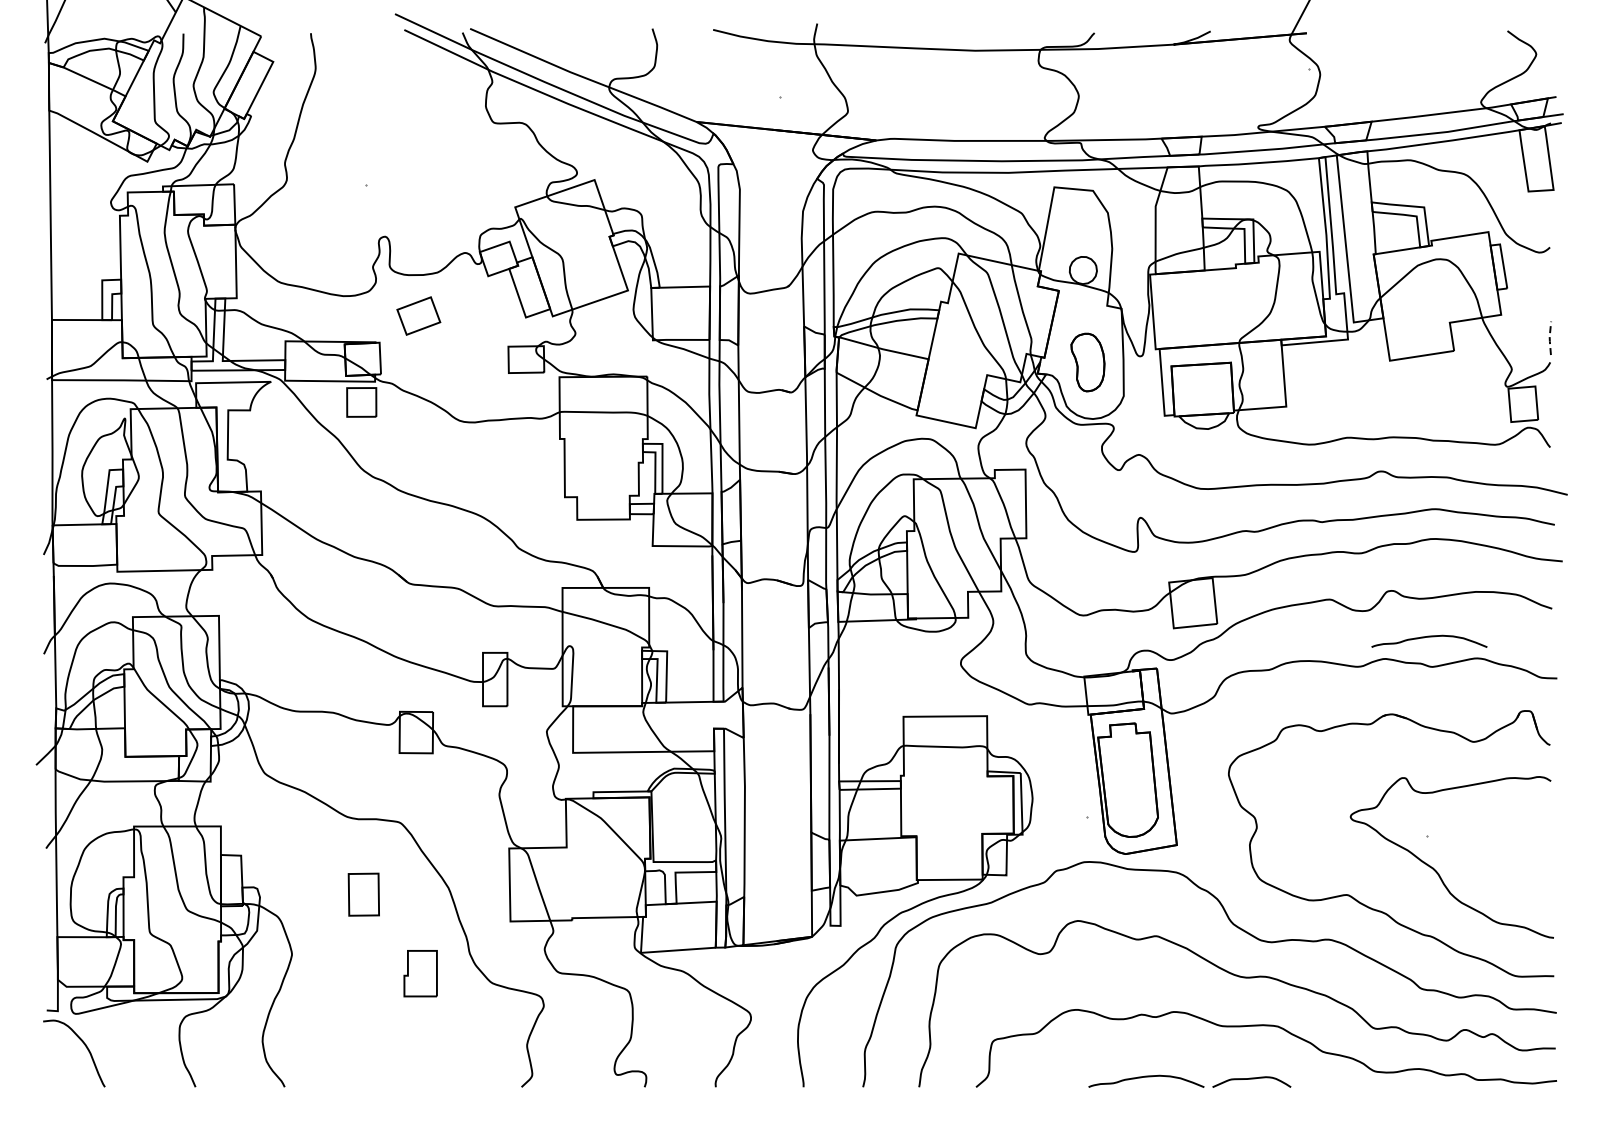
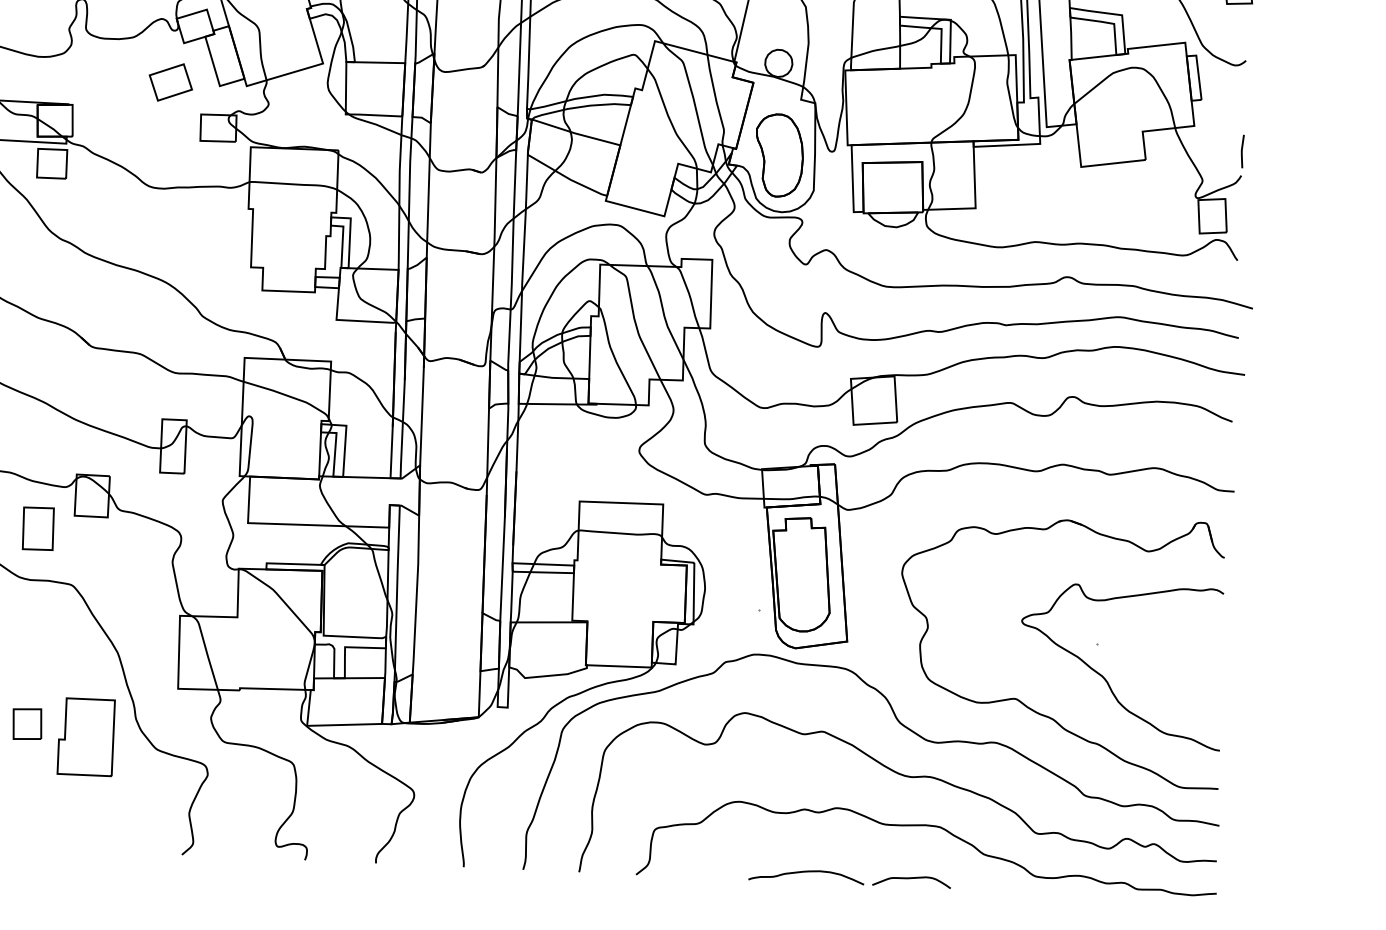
part: (418, 315) -> (170, 81), moved
line: (1549, 337) -> (1241, 150), dashed -> solid
part: (1087, 362) -> (778, 155), size x1.43
curve: (1429, 637) -> (1108, 445), removed
part: (363, 894) -> (37, 528), moved
part: (361, 963) -> (27, 724), added
part: (420, 973) -> (85, 736), size x1.67

